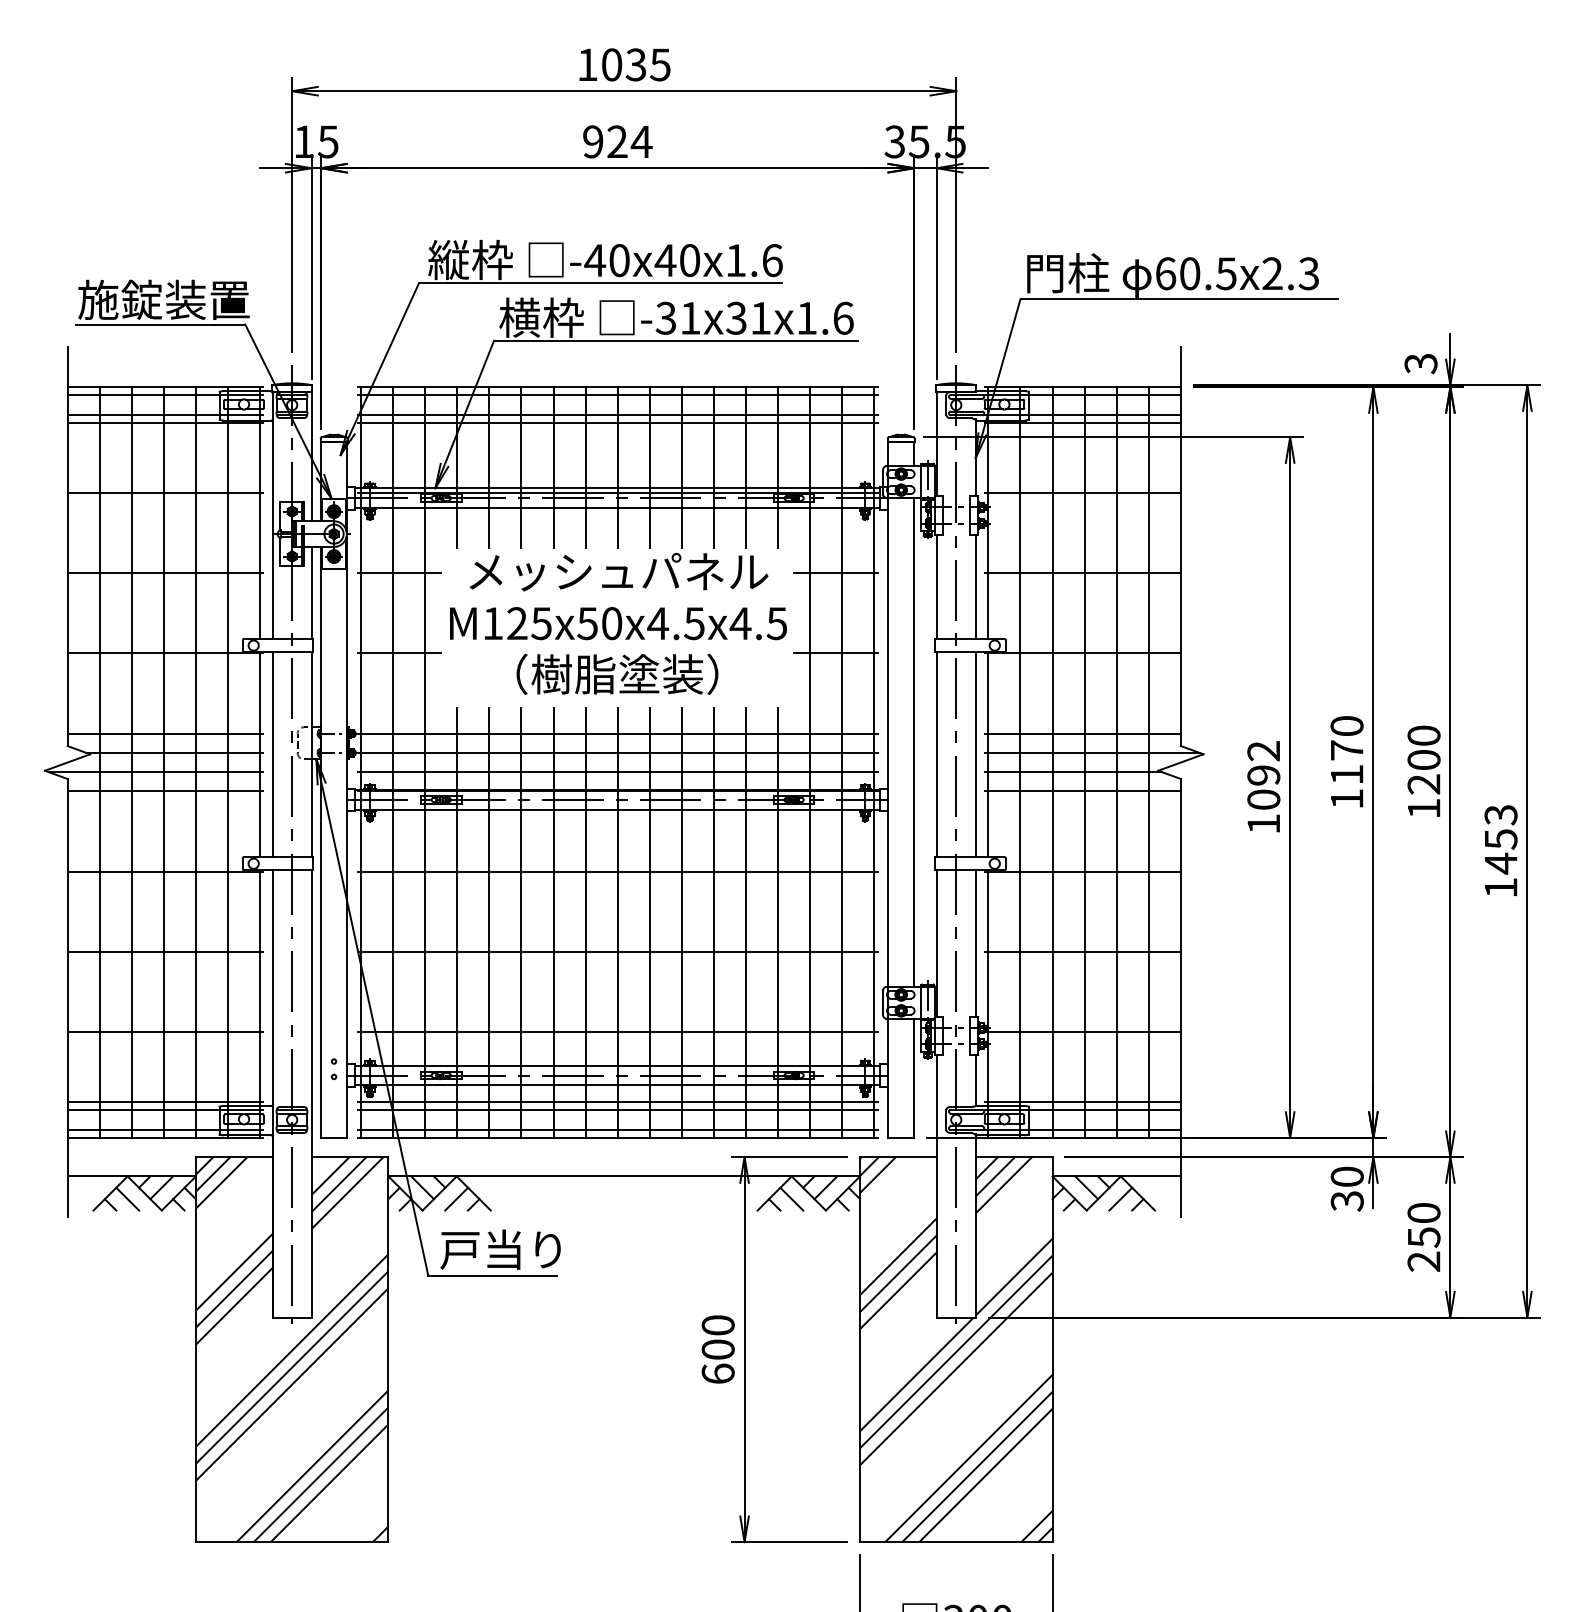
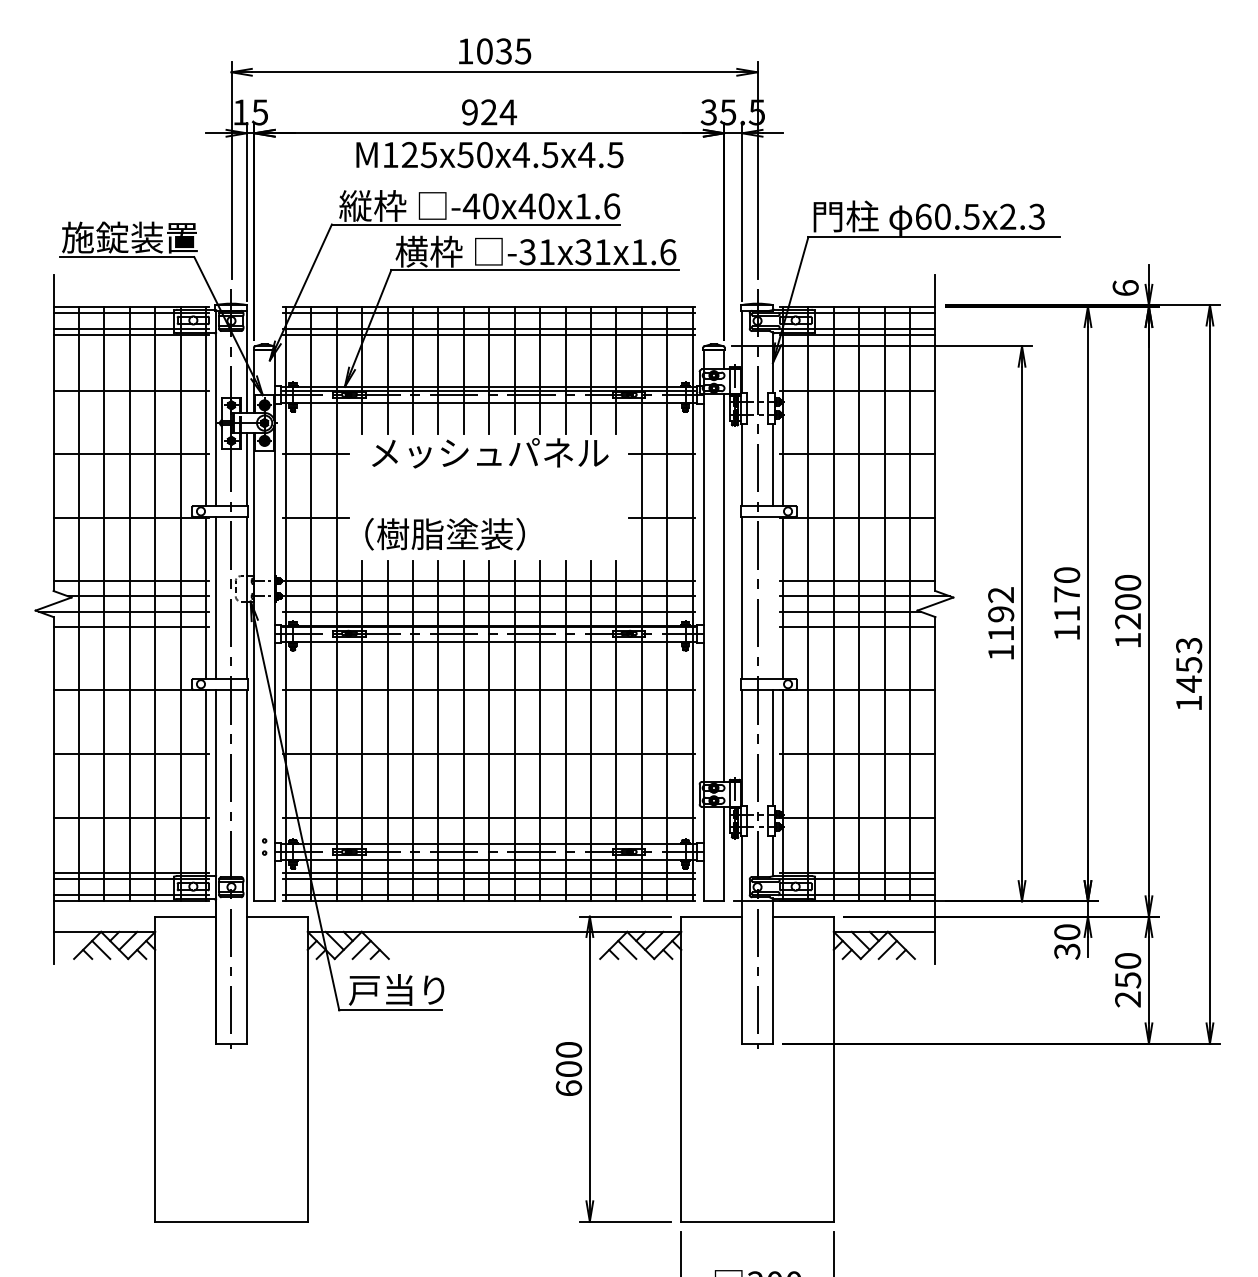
text: (1420, 364) -> (1125, 288), 3 -> 6
text: (617, 624) -> (489, 155), moved
text: (616, 674) -> (444, 534), moved
line: (975, 754) -> (772, 597), removed
text: (1264, 799) -> (1001, 633), 1092 -> 1192
hatch: (292, 1348) -> (231, 1068), removed
hatch: (956, 1348) -> (757, 1068), removed

